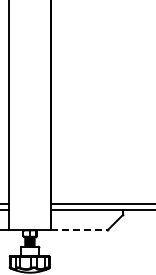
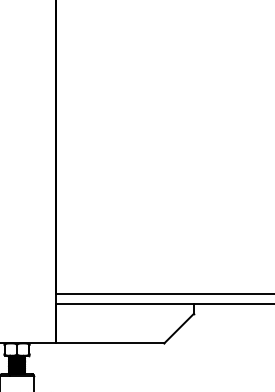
line: (79, 230) -> (110, 343), dashed -> solid

